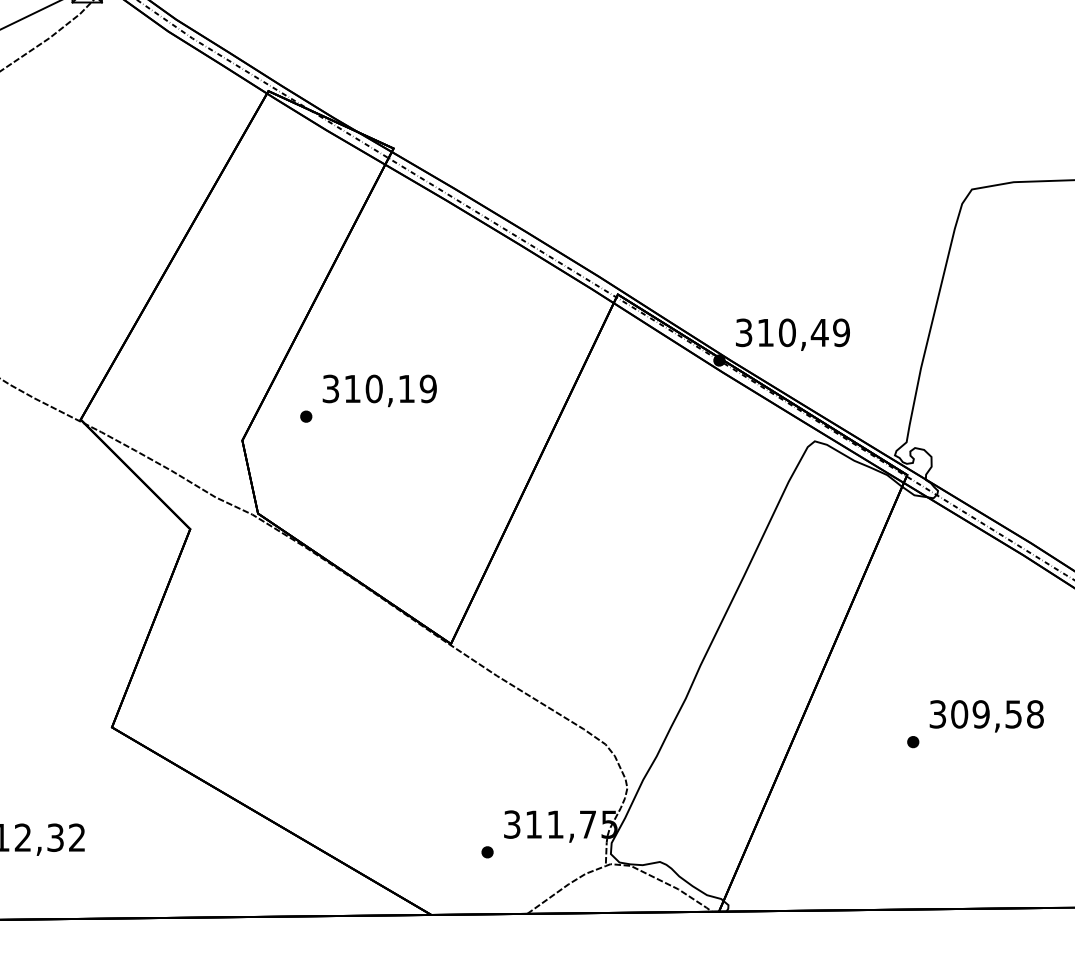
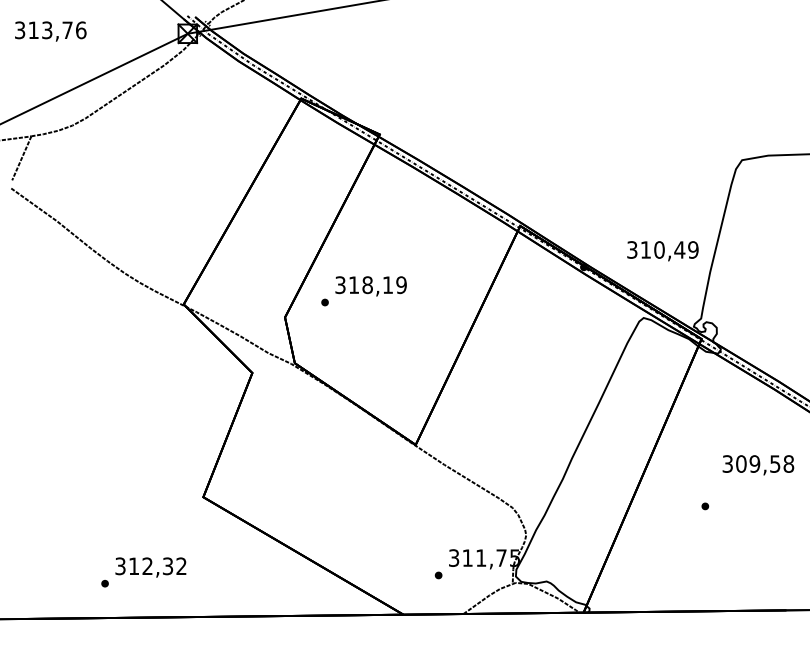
text: (792, 335) -> (662, 251), moved
text: (374, 387) -> (367, 284), 310,19 -> 318,19
text: (986, 716) -> (758, 465), moved

